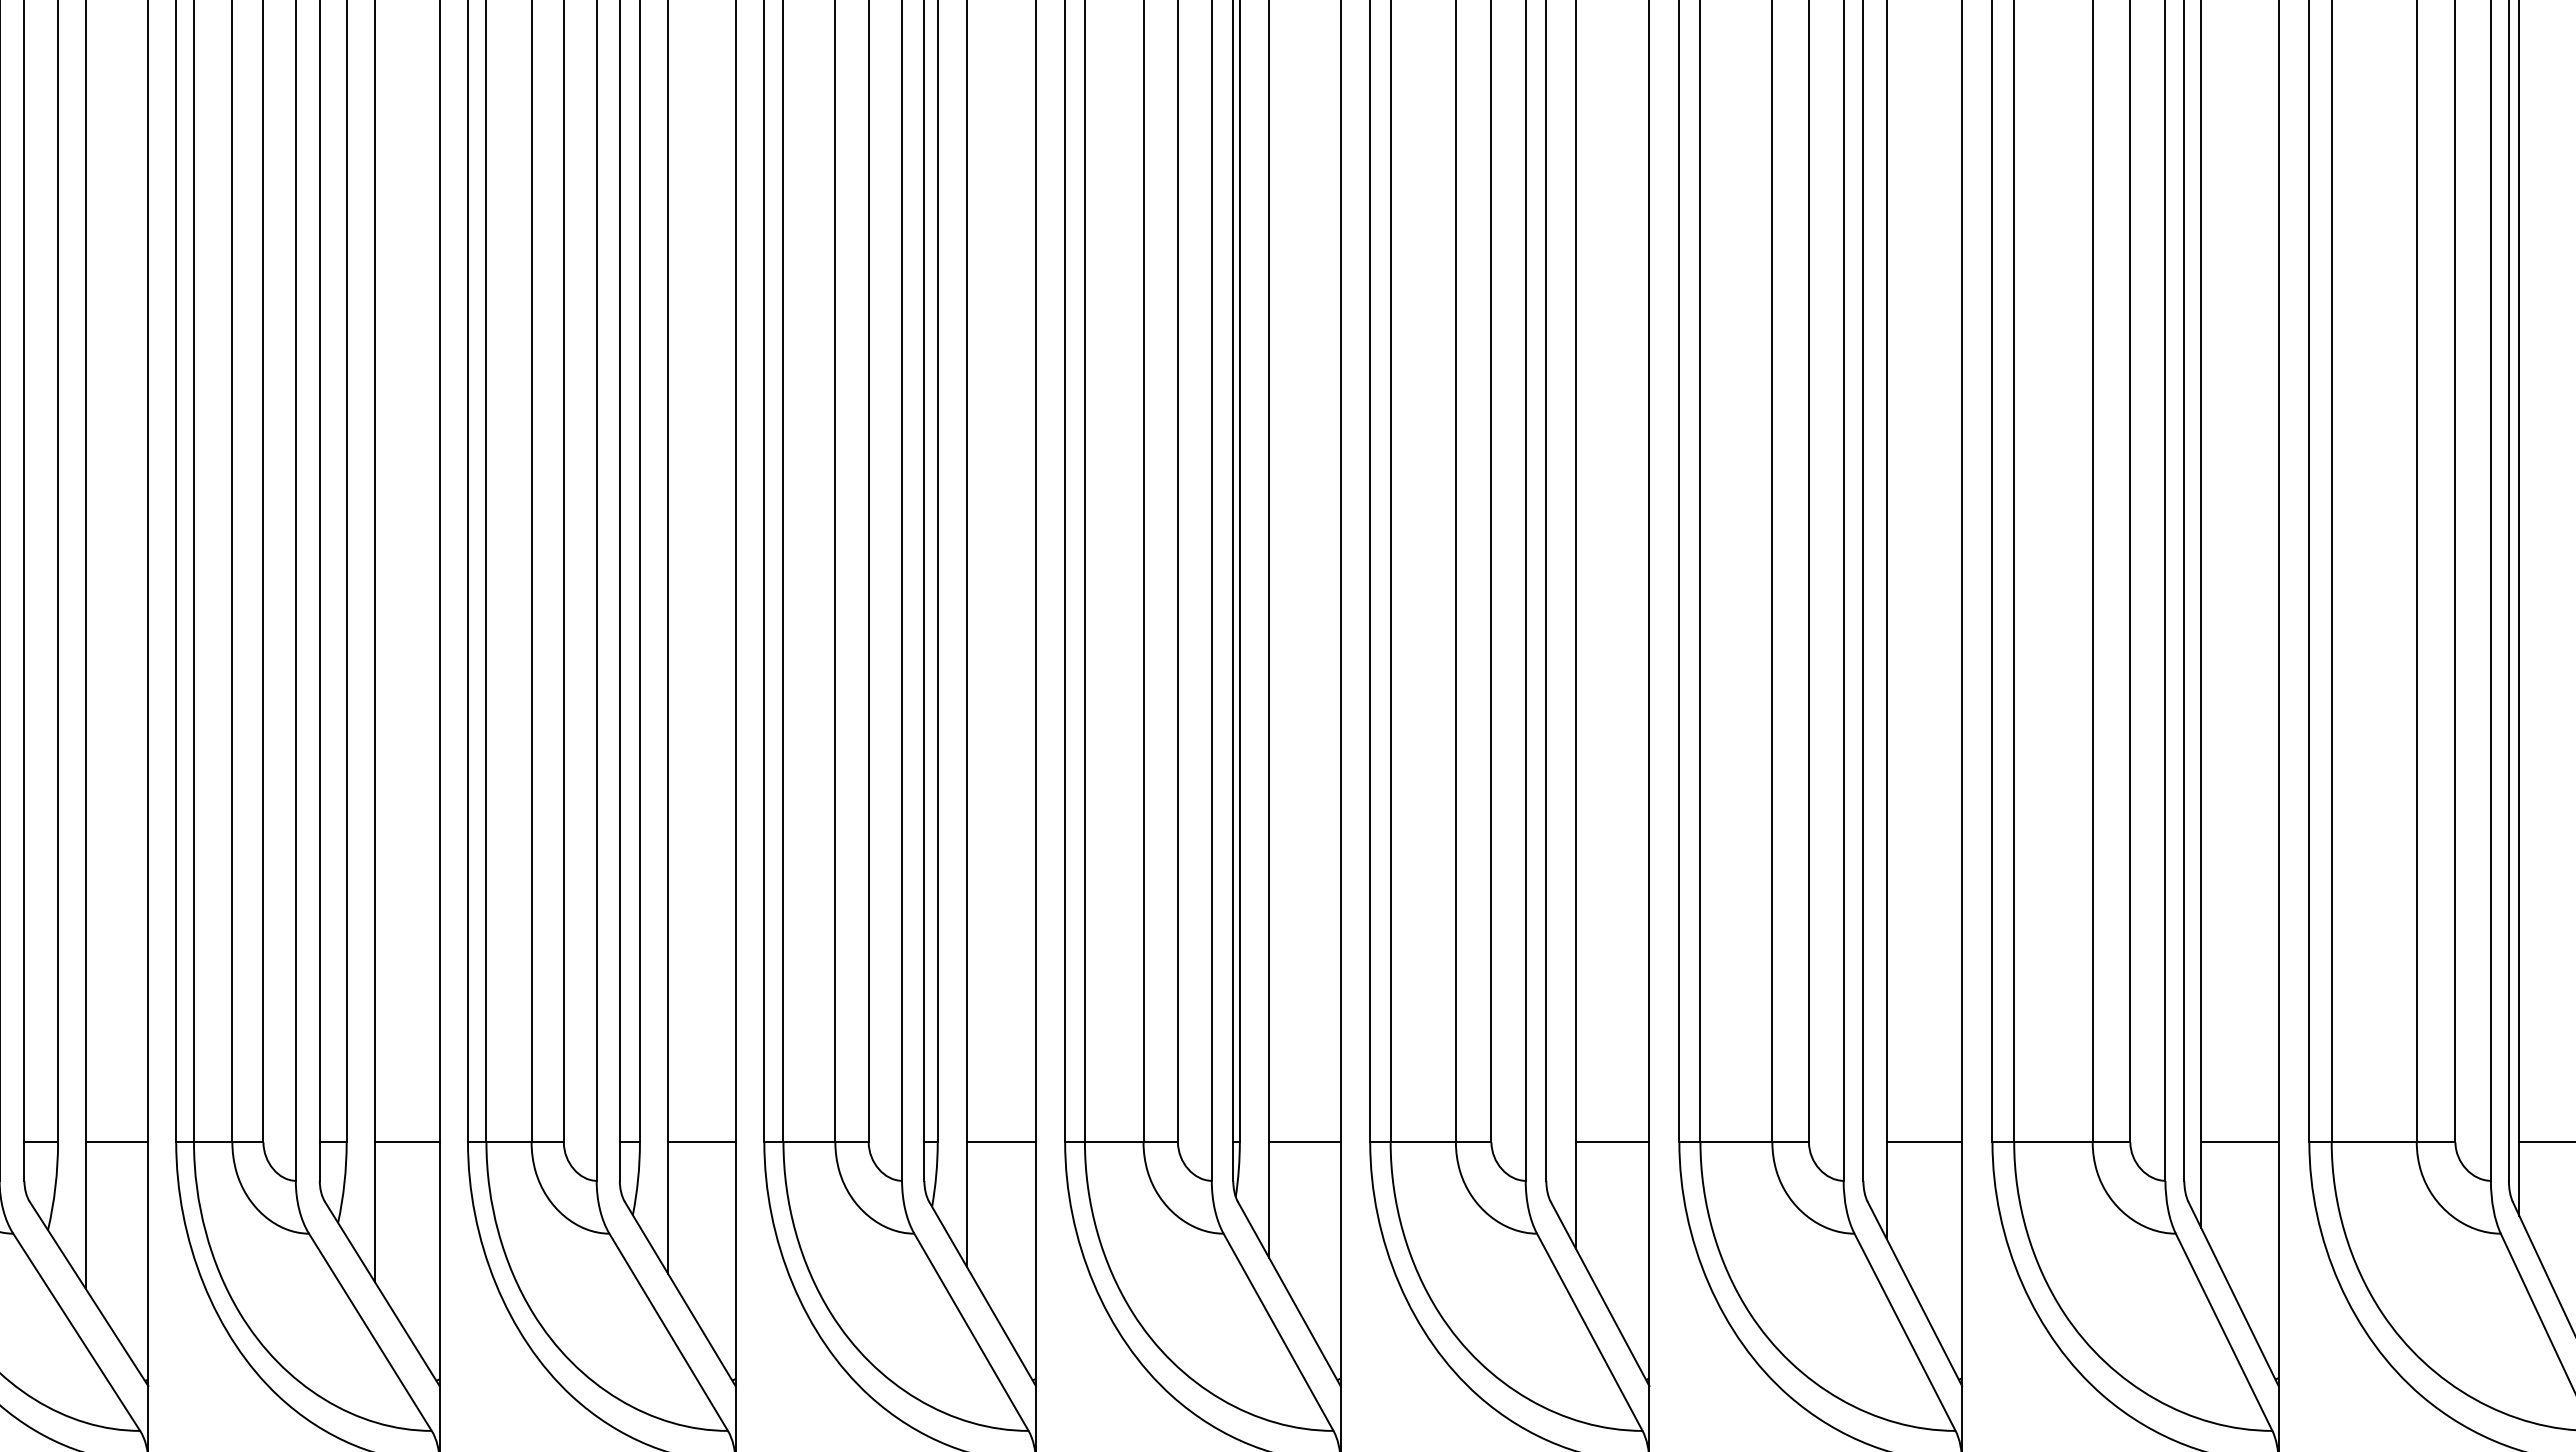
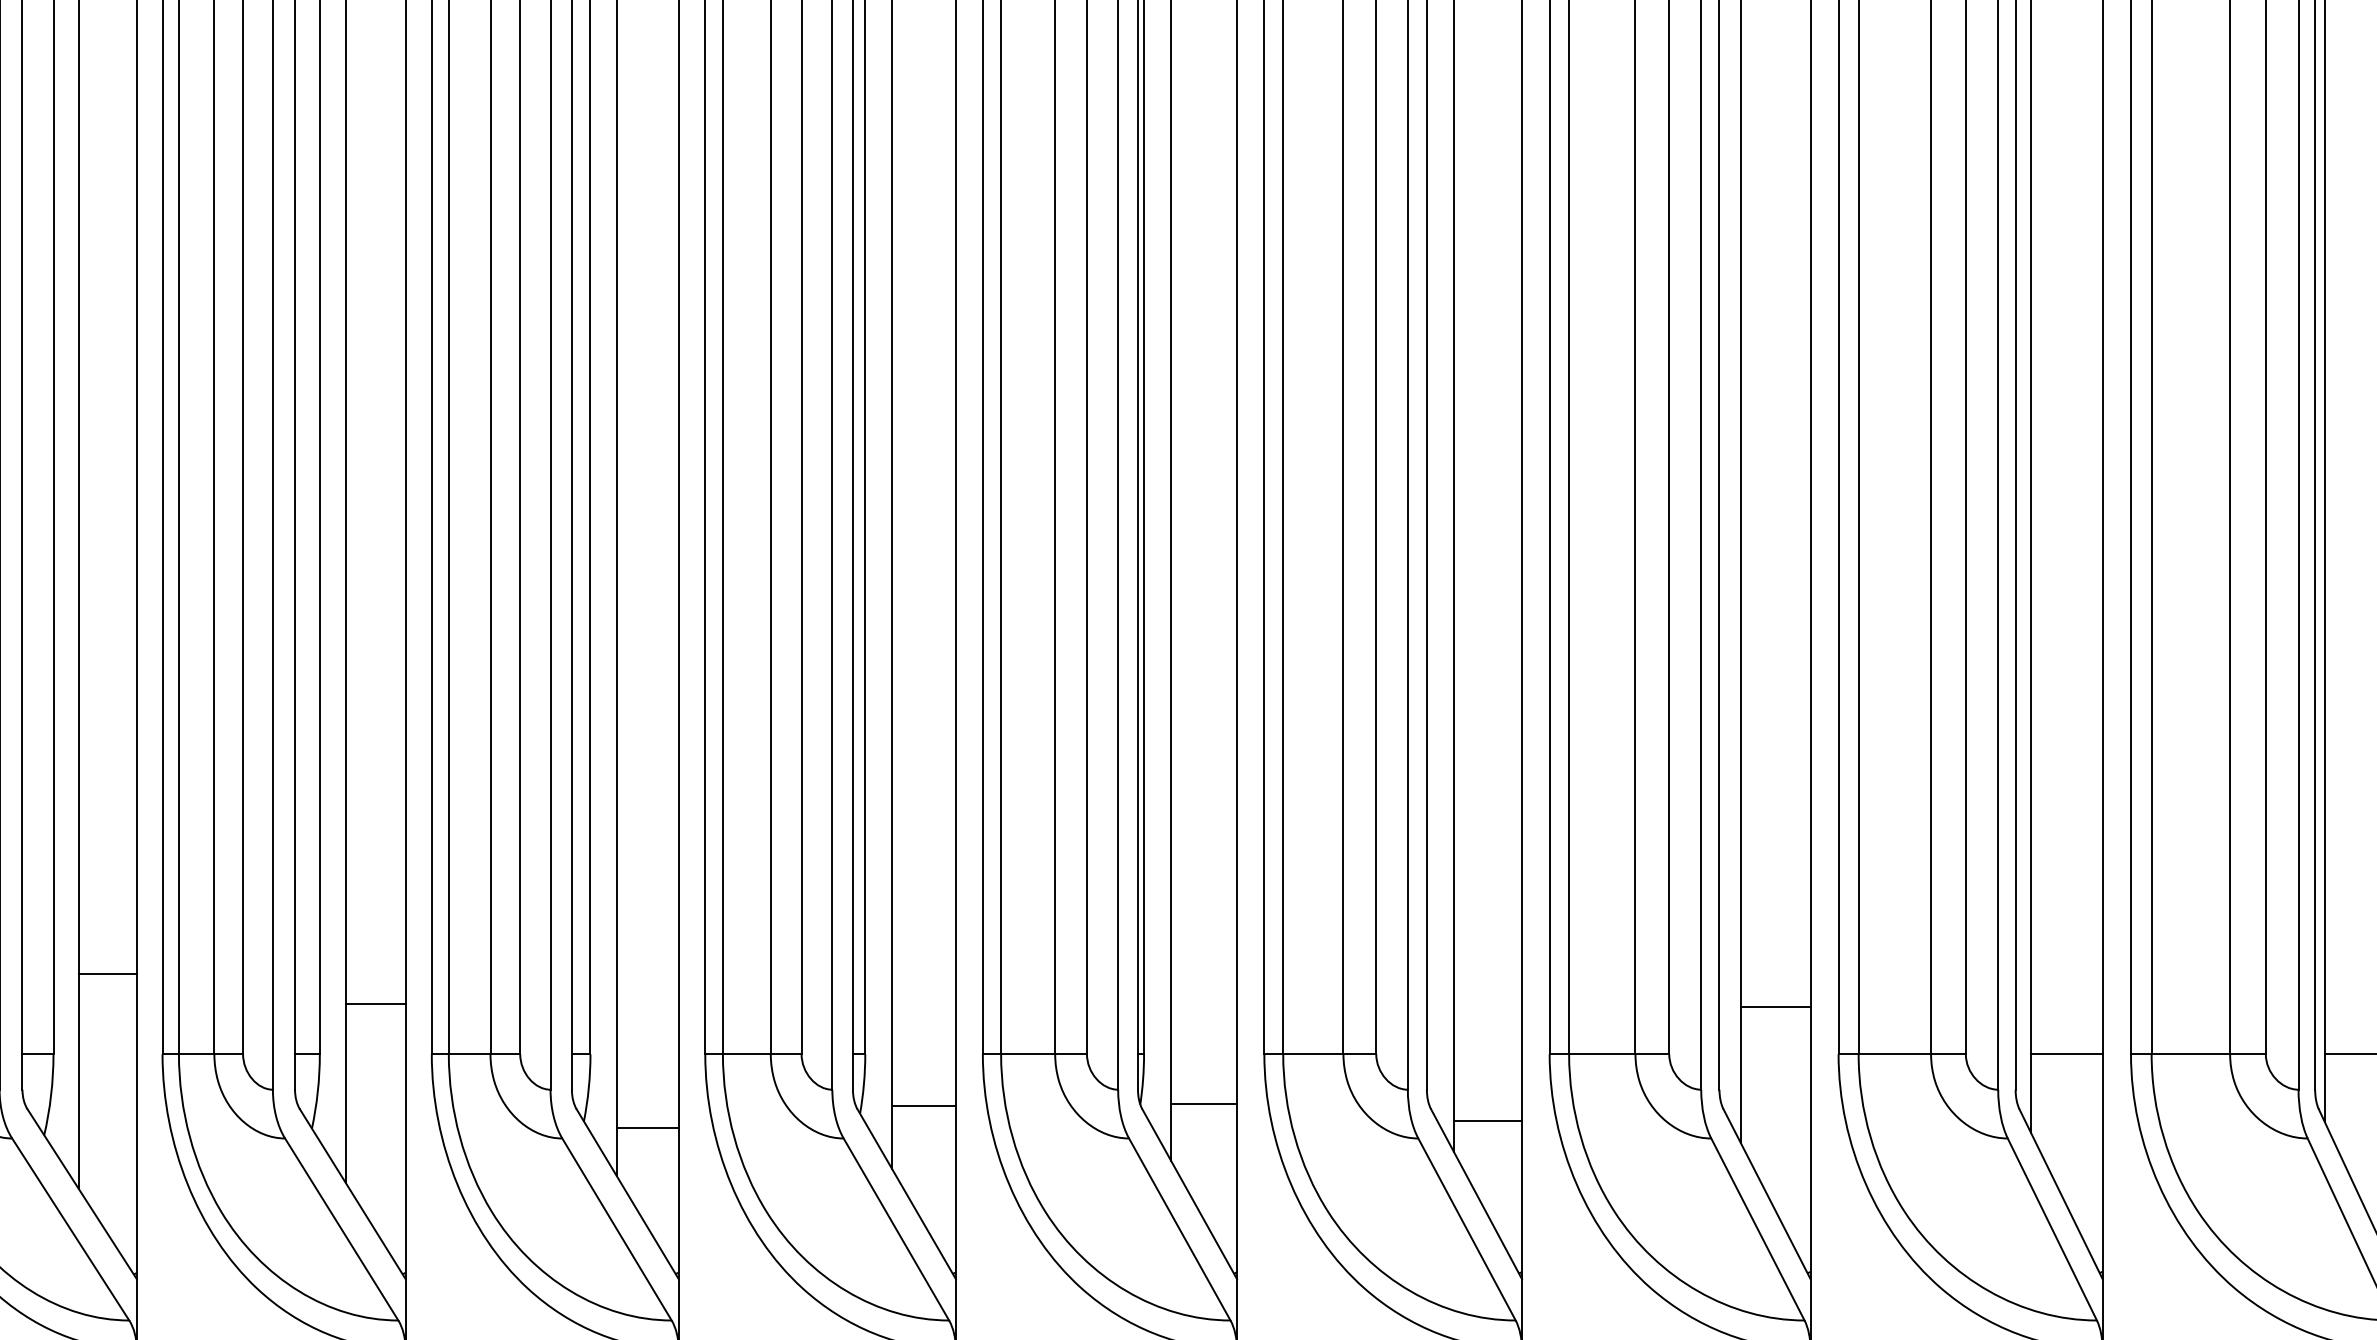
line: (116, 1142) -> (107, 974), moved
line: (406, 1142) -> (375, 1003), moved
line: (701, 1142) -> (647, 1128), moved
line: (1000, 1142) -> (923, 1106), moved
line: (1304, 1142) -> (1203, 1104), moved
line: (1612, 1142) -> (1487, 1120), moved
line: (1924, 1142) -> (1775, 1007), moved

